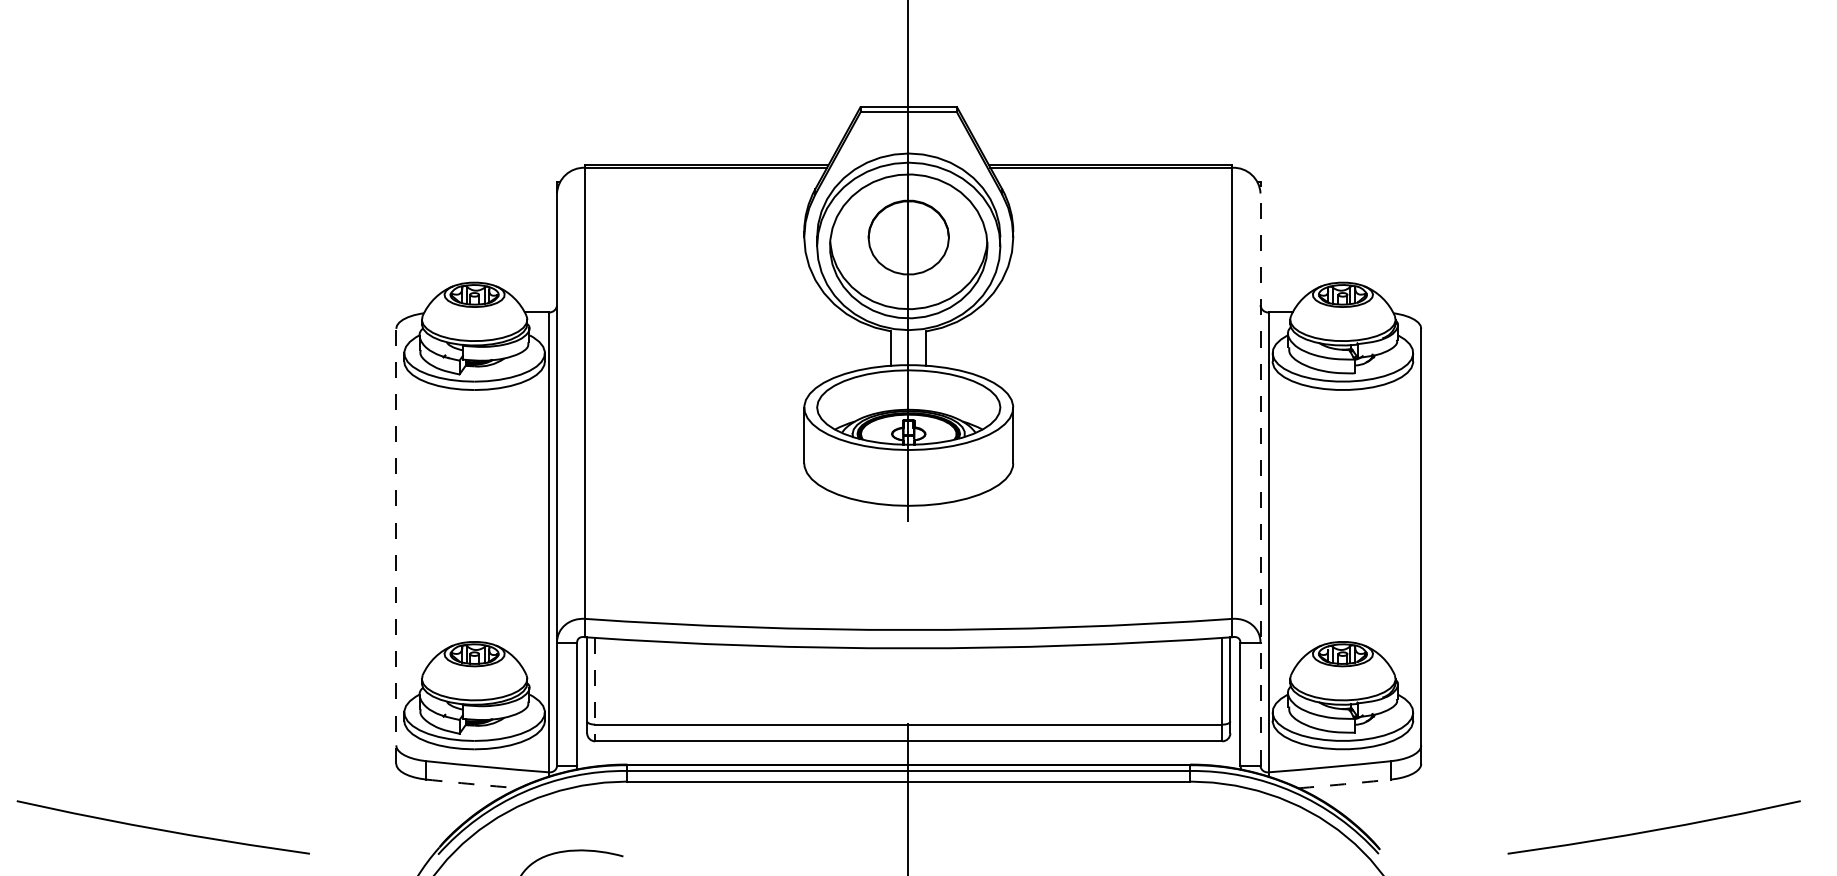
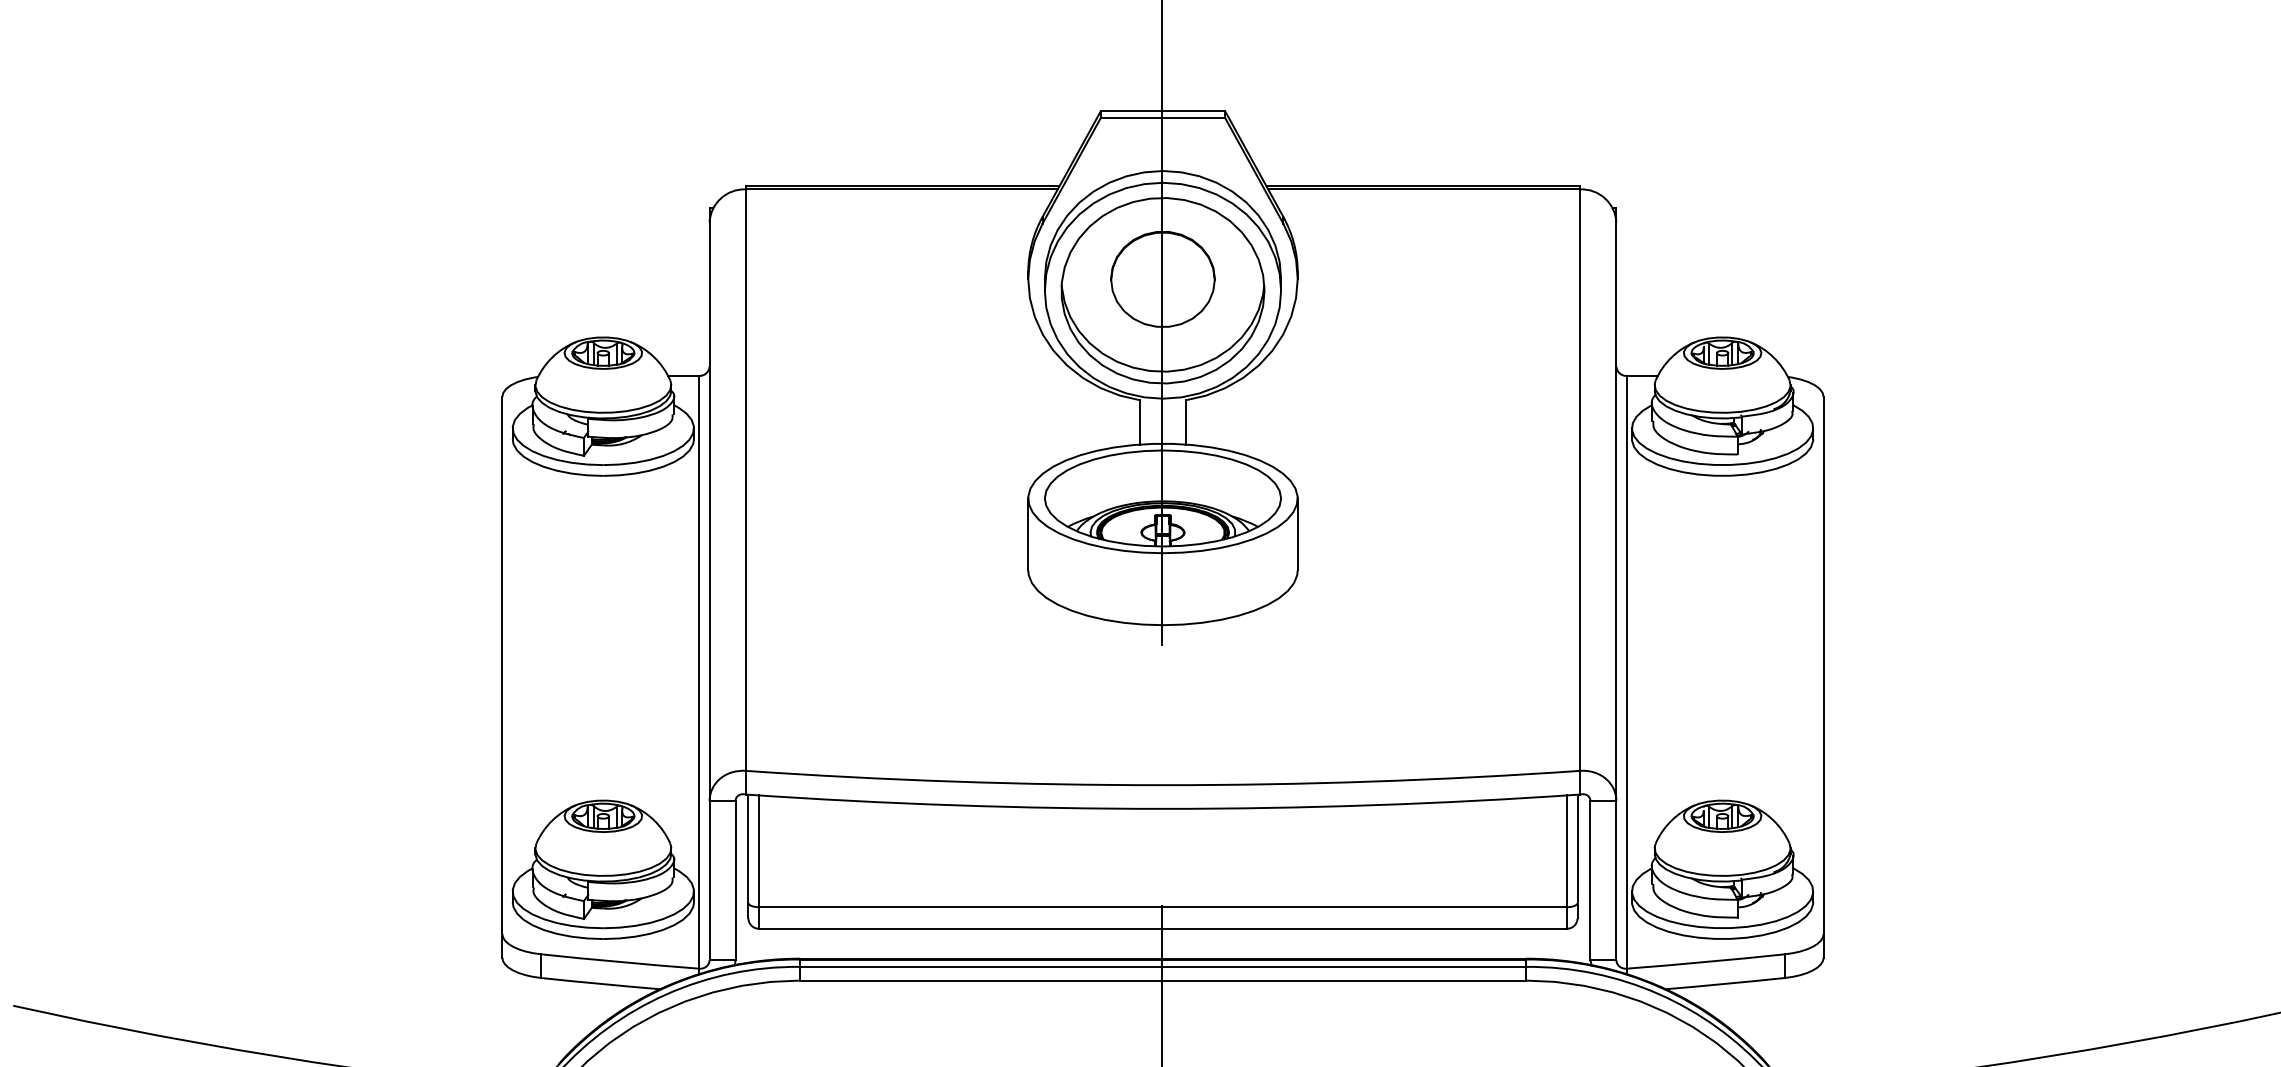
line: (1260, 473) -> (1616, 583), dashed -> solid
line: (396, 545) -> (502, 676), dashed -> solid
line: (595, 689) -> (759, 861), dashed -> solid
arc: (472, 784) -> (600, 984), dashed -> solid
arc: (1344, 784) -> (1724, 984), dashed -> solid

